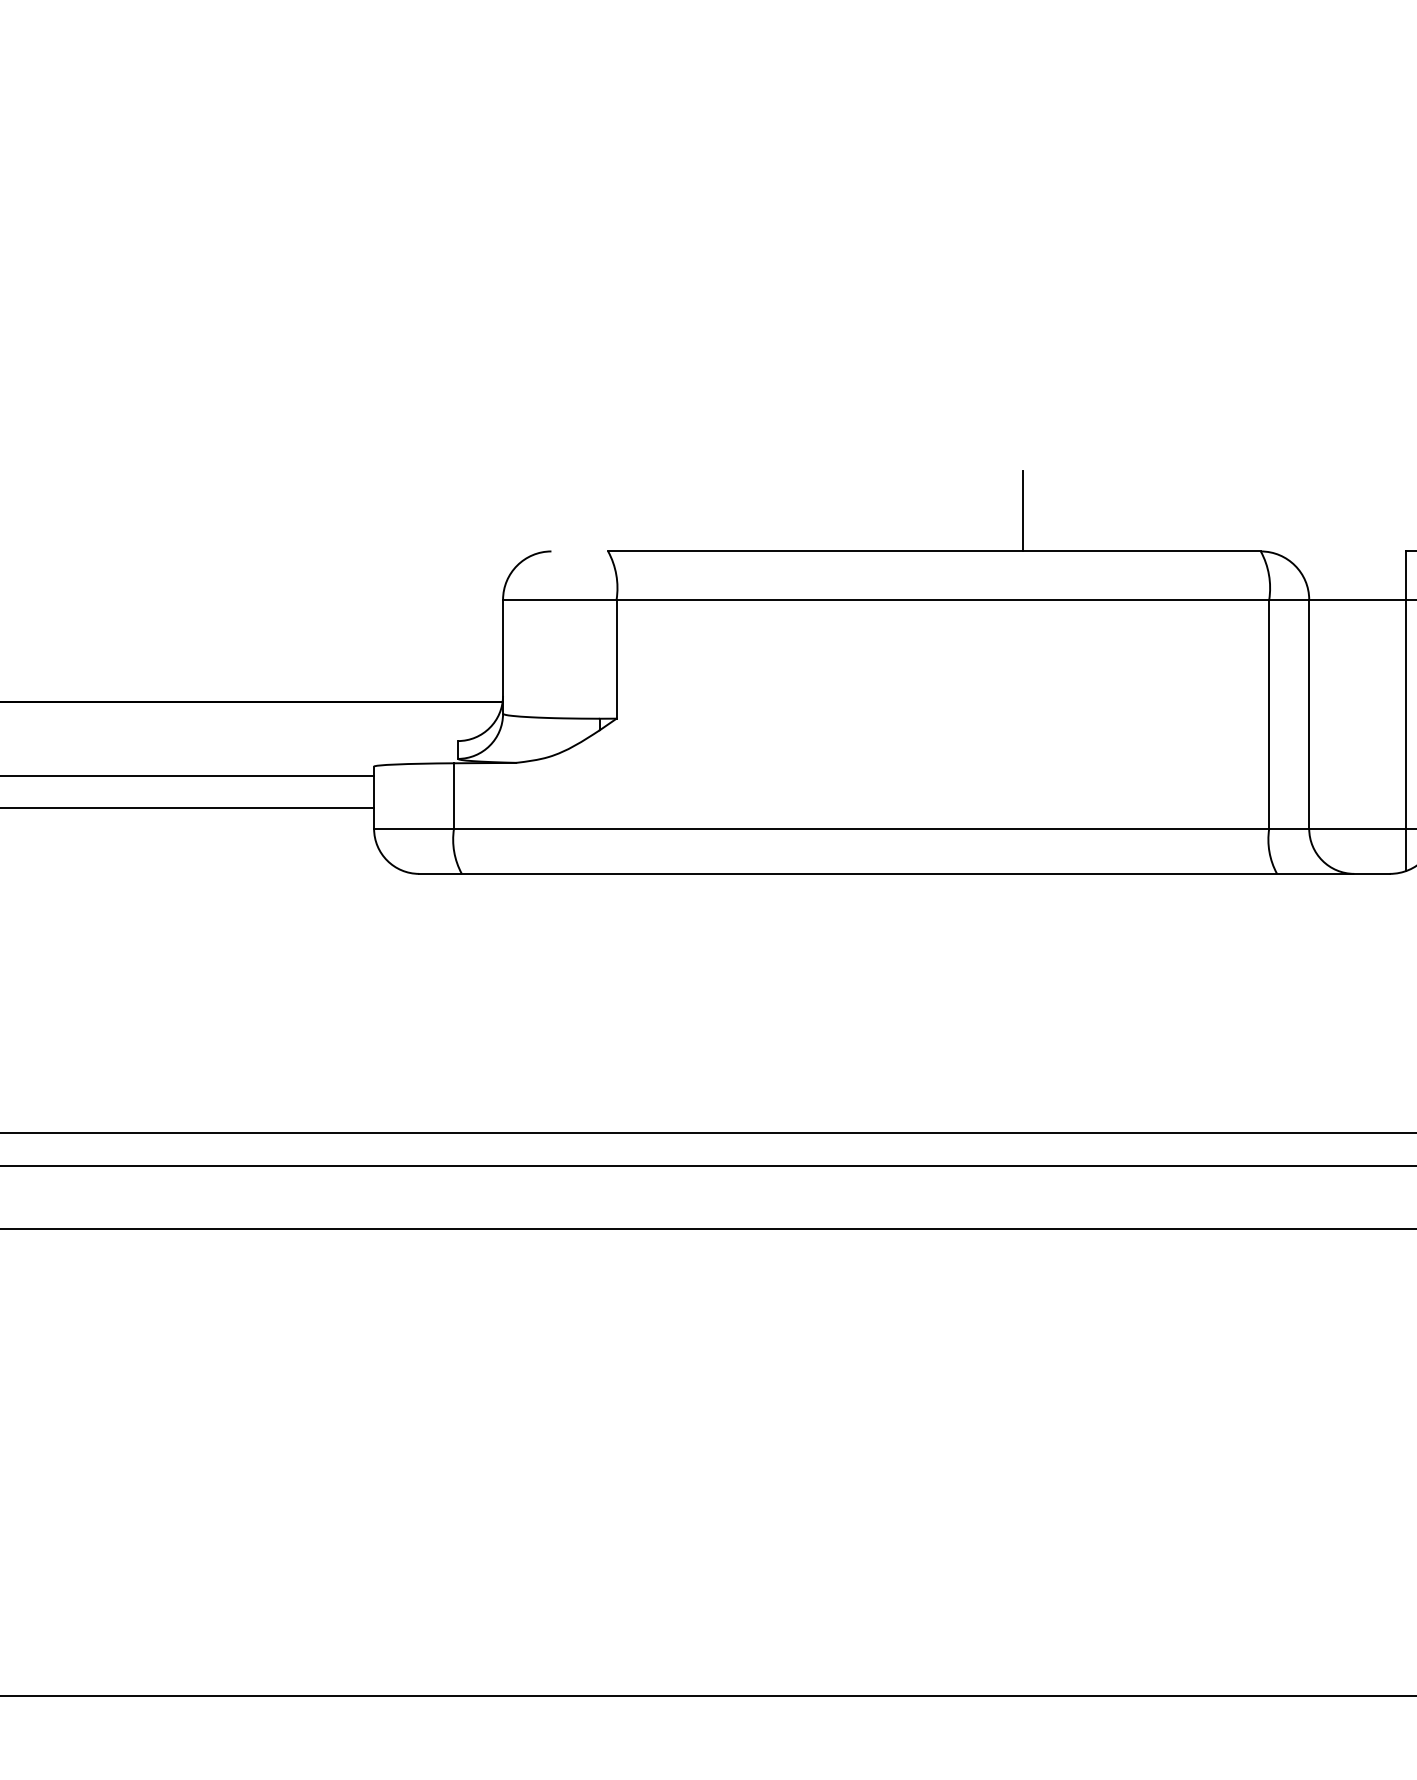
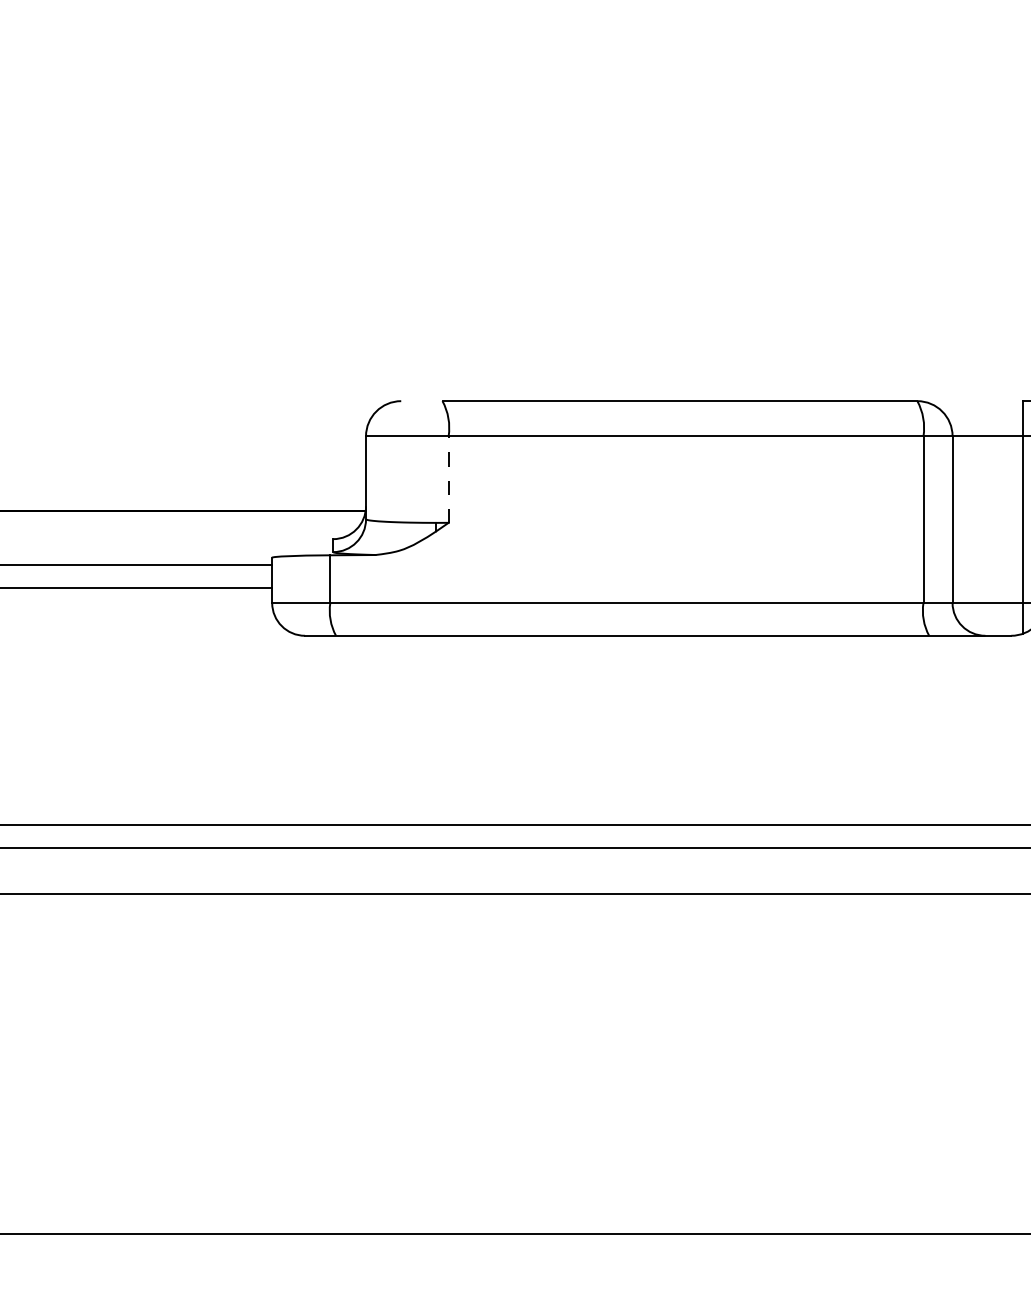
line: (1023, 510) -> (744, 371), removed
line: (616, 659) -> (448, 479), solid -> dashed

